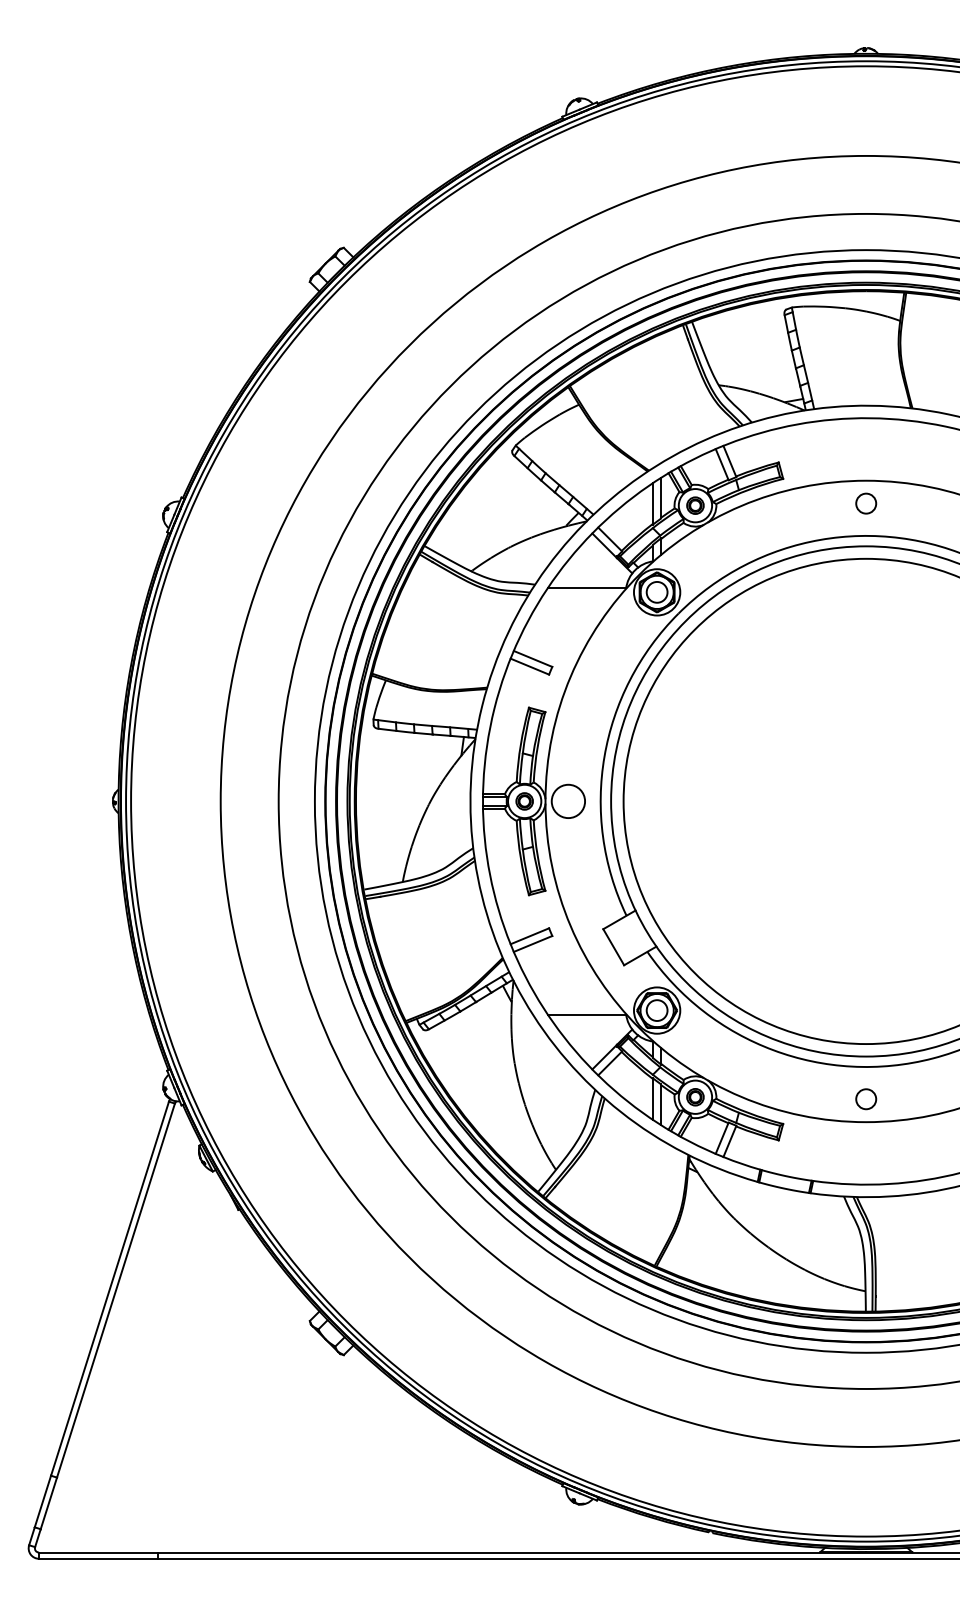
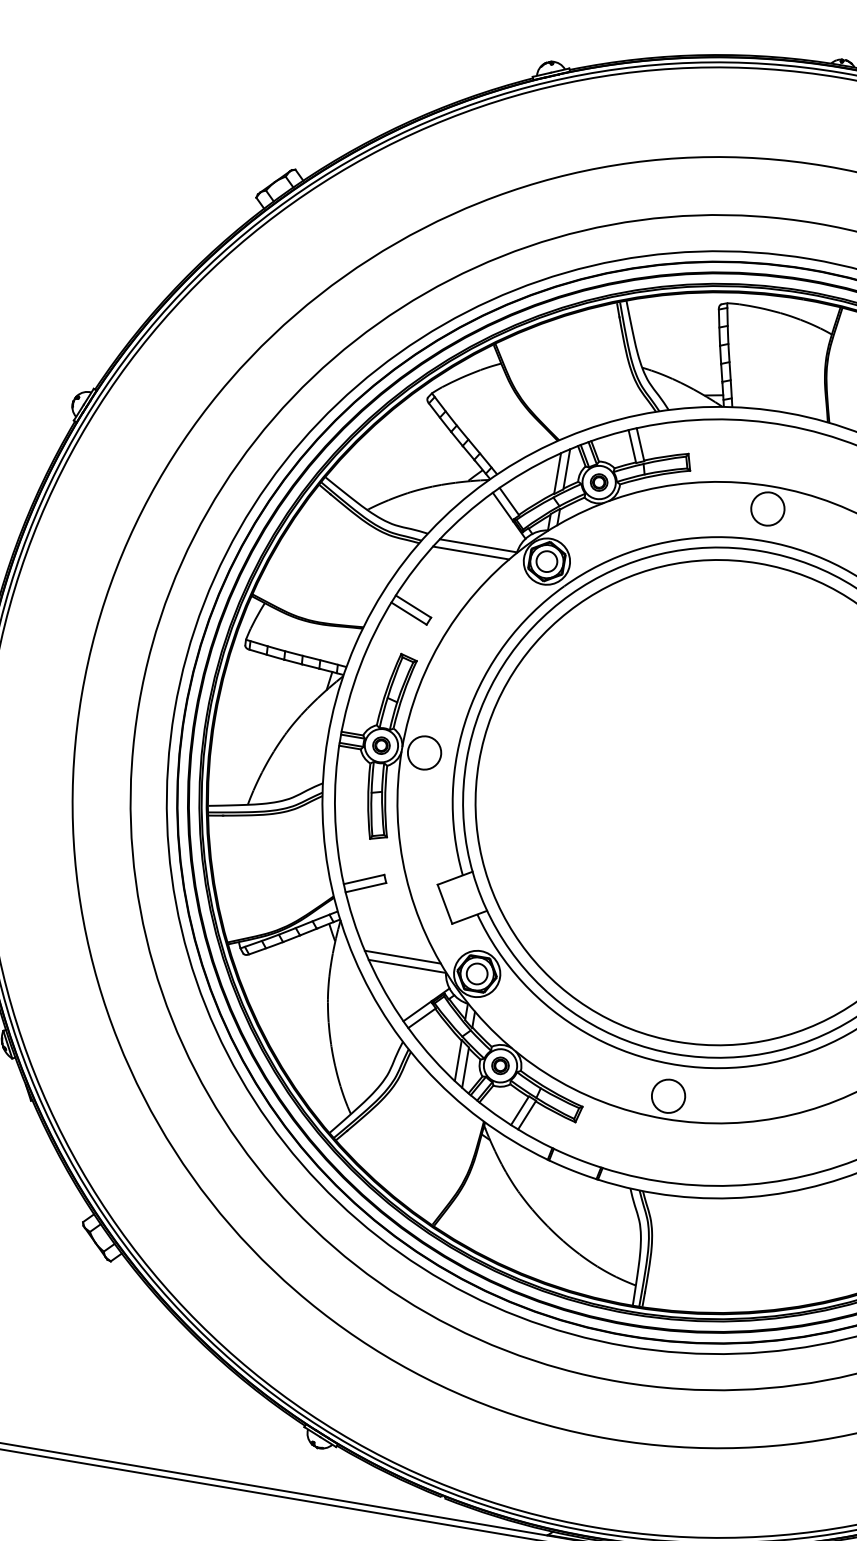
circle: (865, 503) -> (767, 508), size x1.67
line: (580, 596) -> (470, 552), added
line: (580, 1006) -> (402, 957), added
circle: (865, 1098) -> (667, 1095), size x1.67

